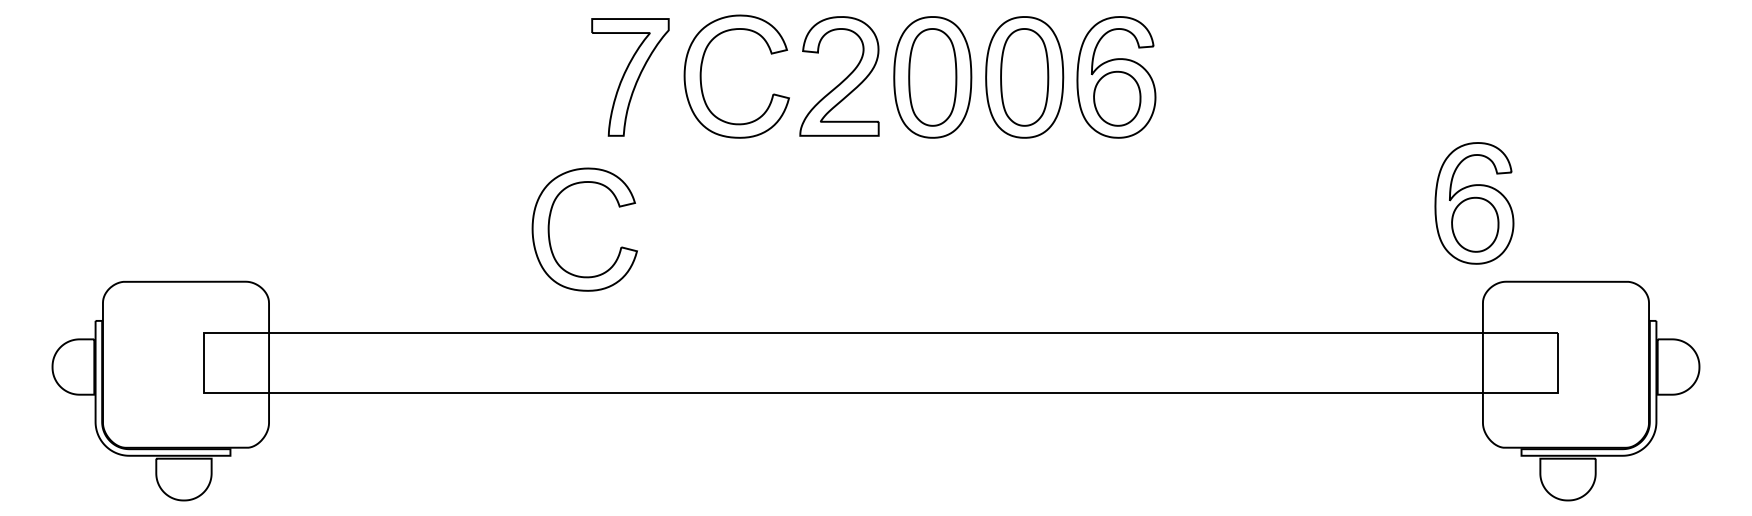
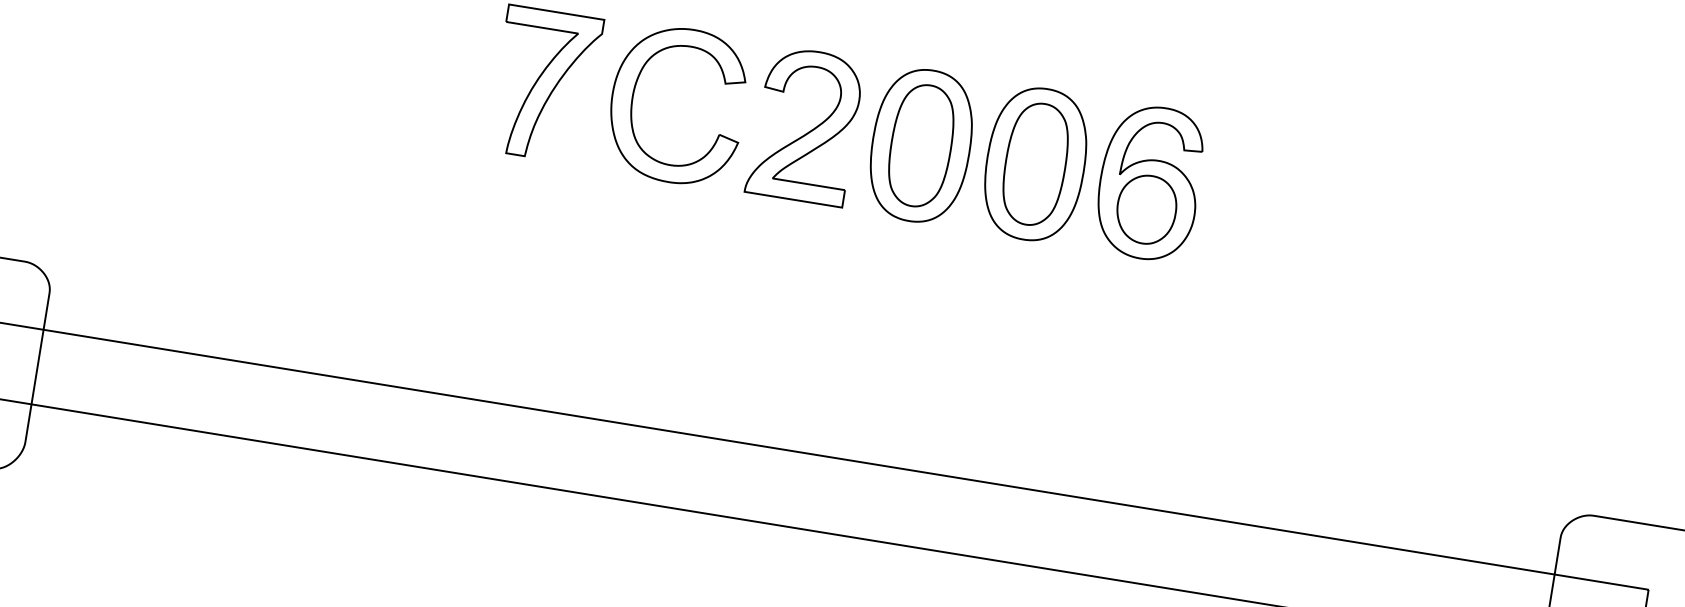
part: (1474, 203) -> (1570, 411), removed
part: (549, 229) -> (413, 257), removed

